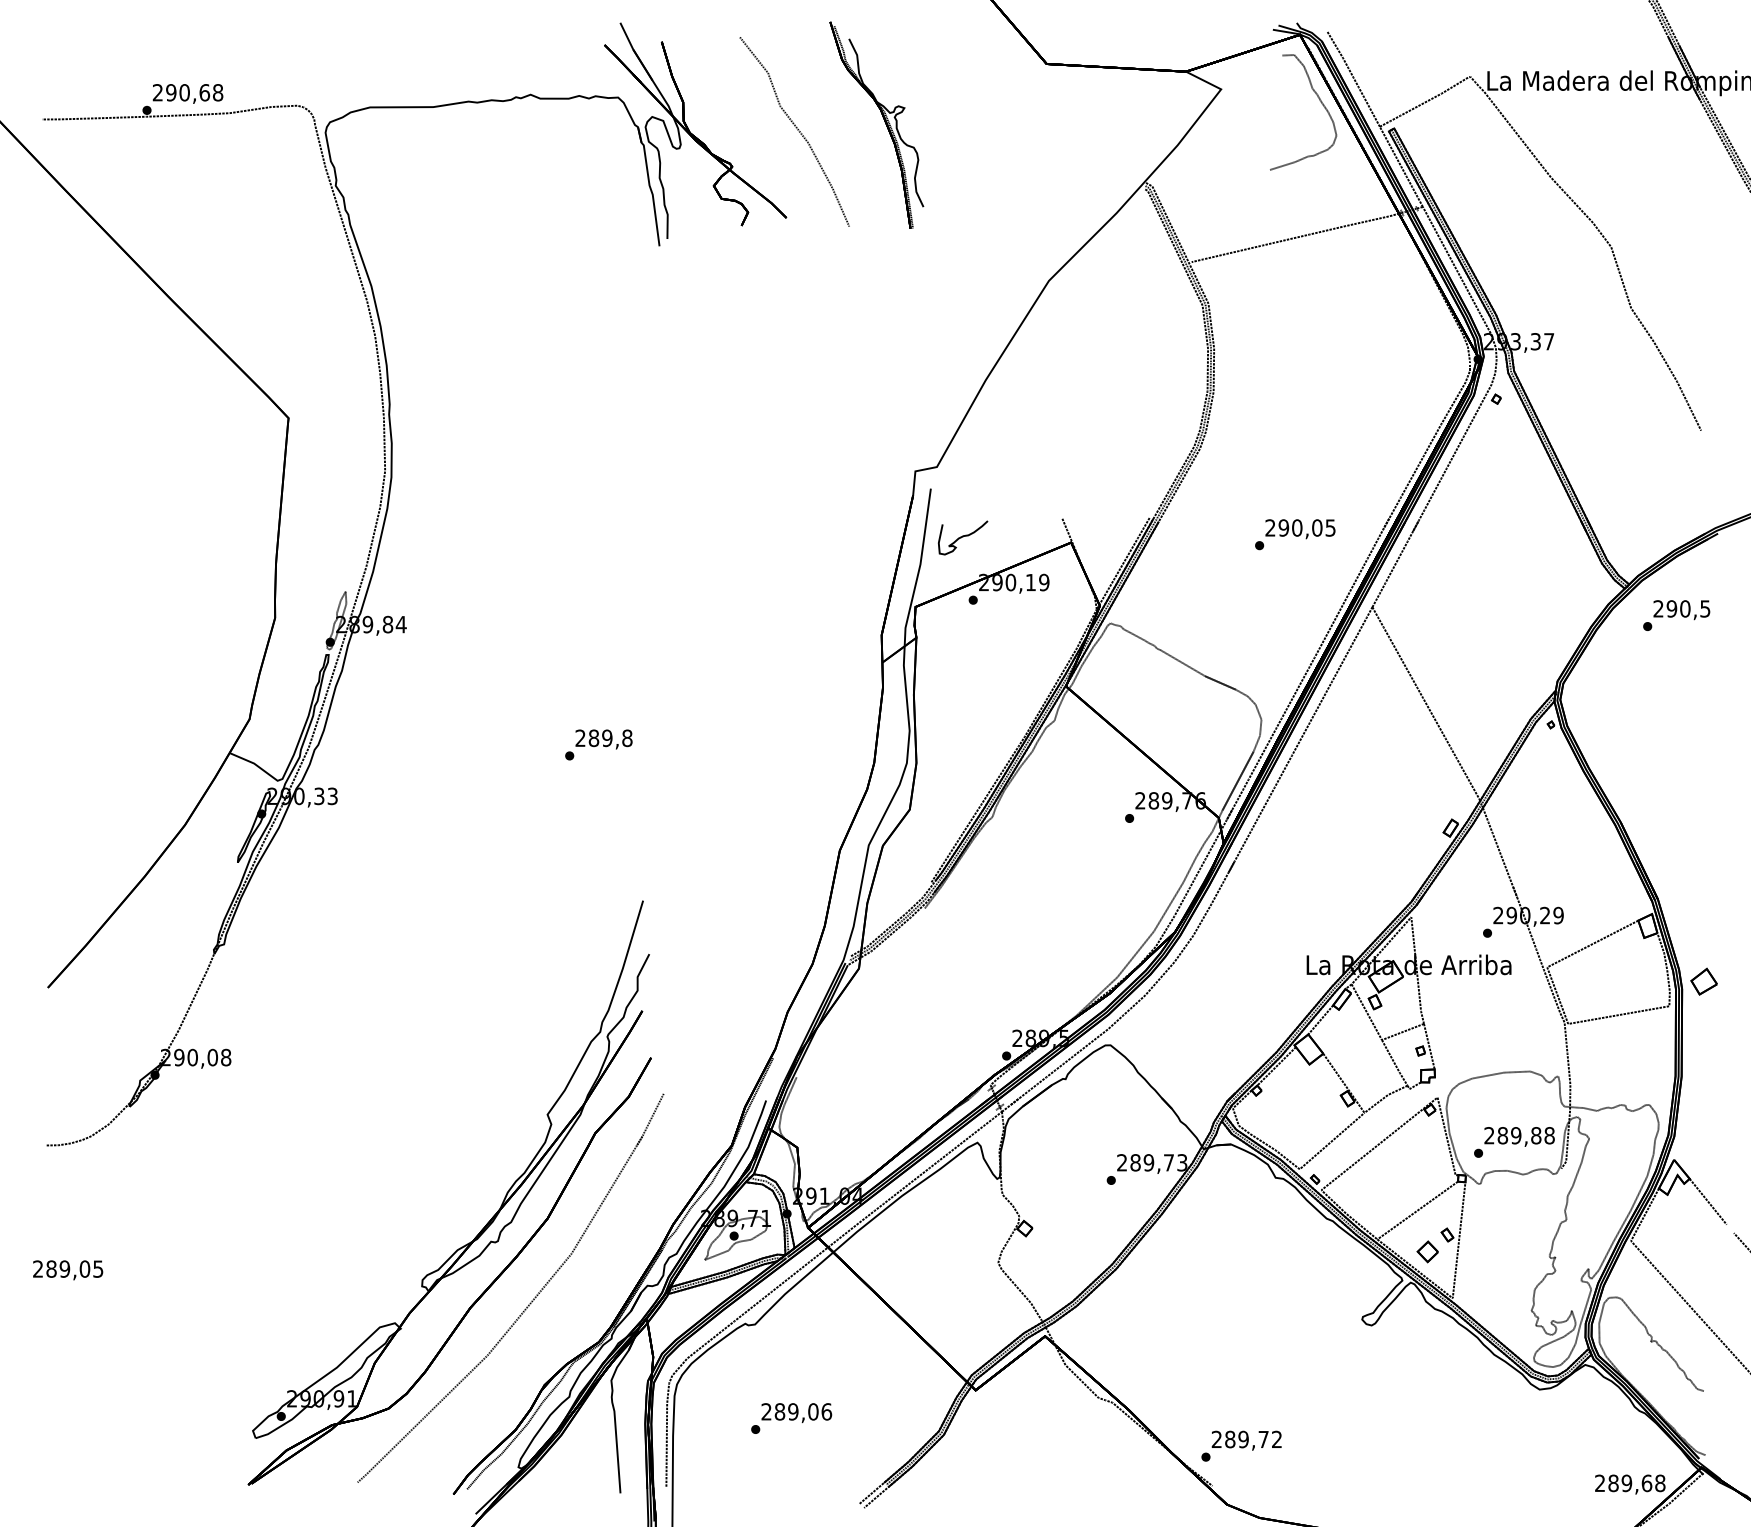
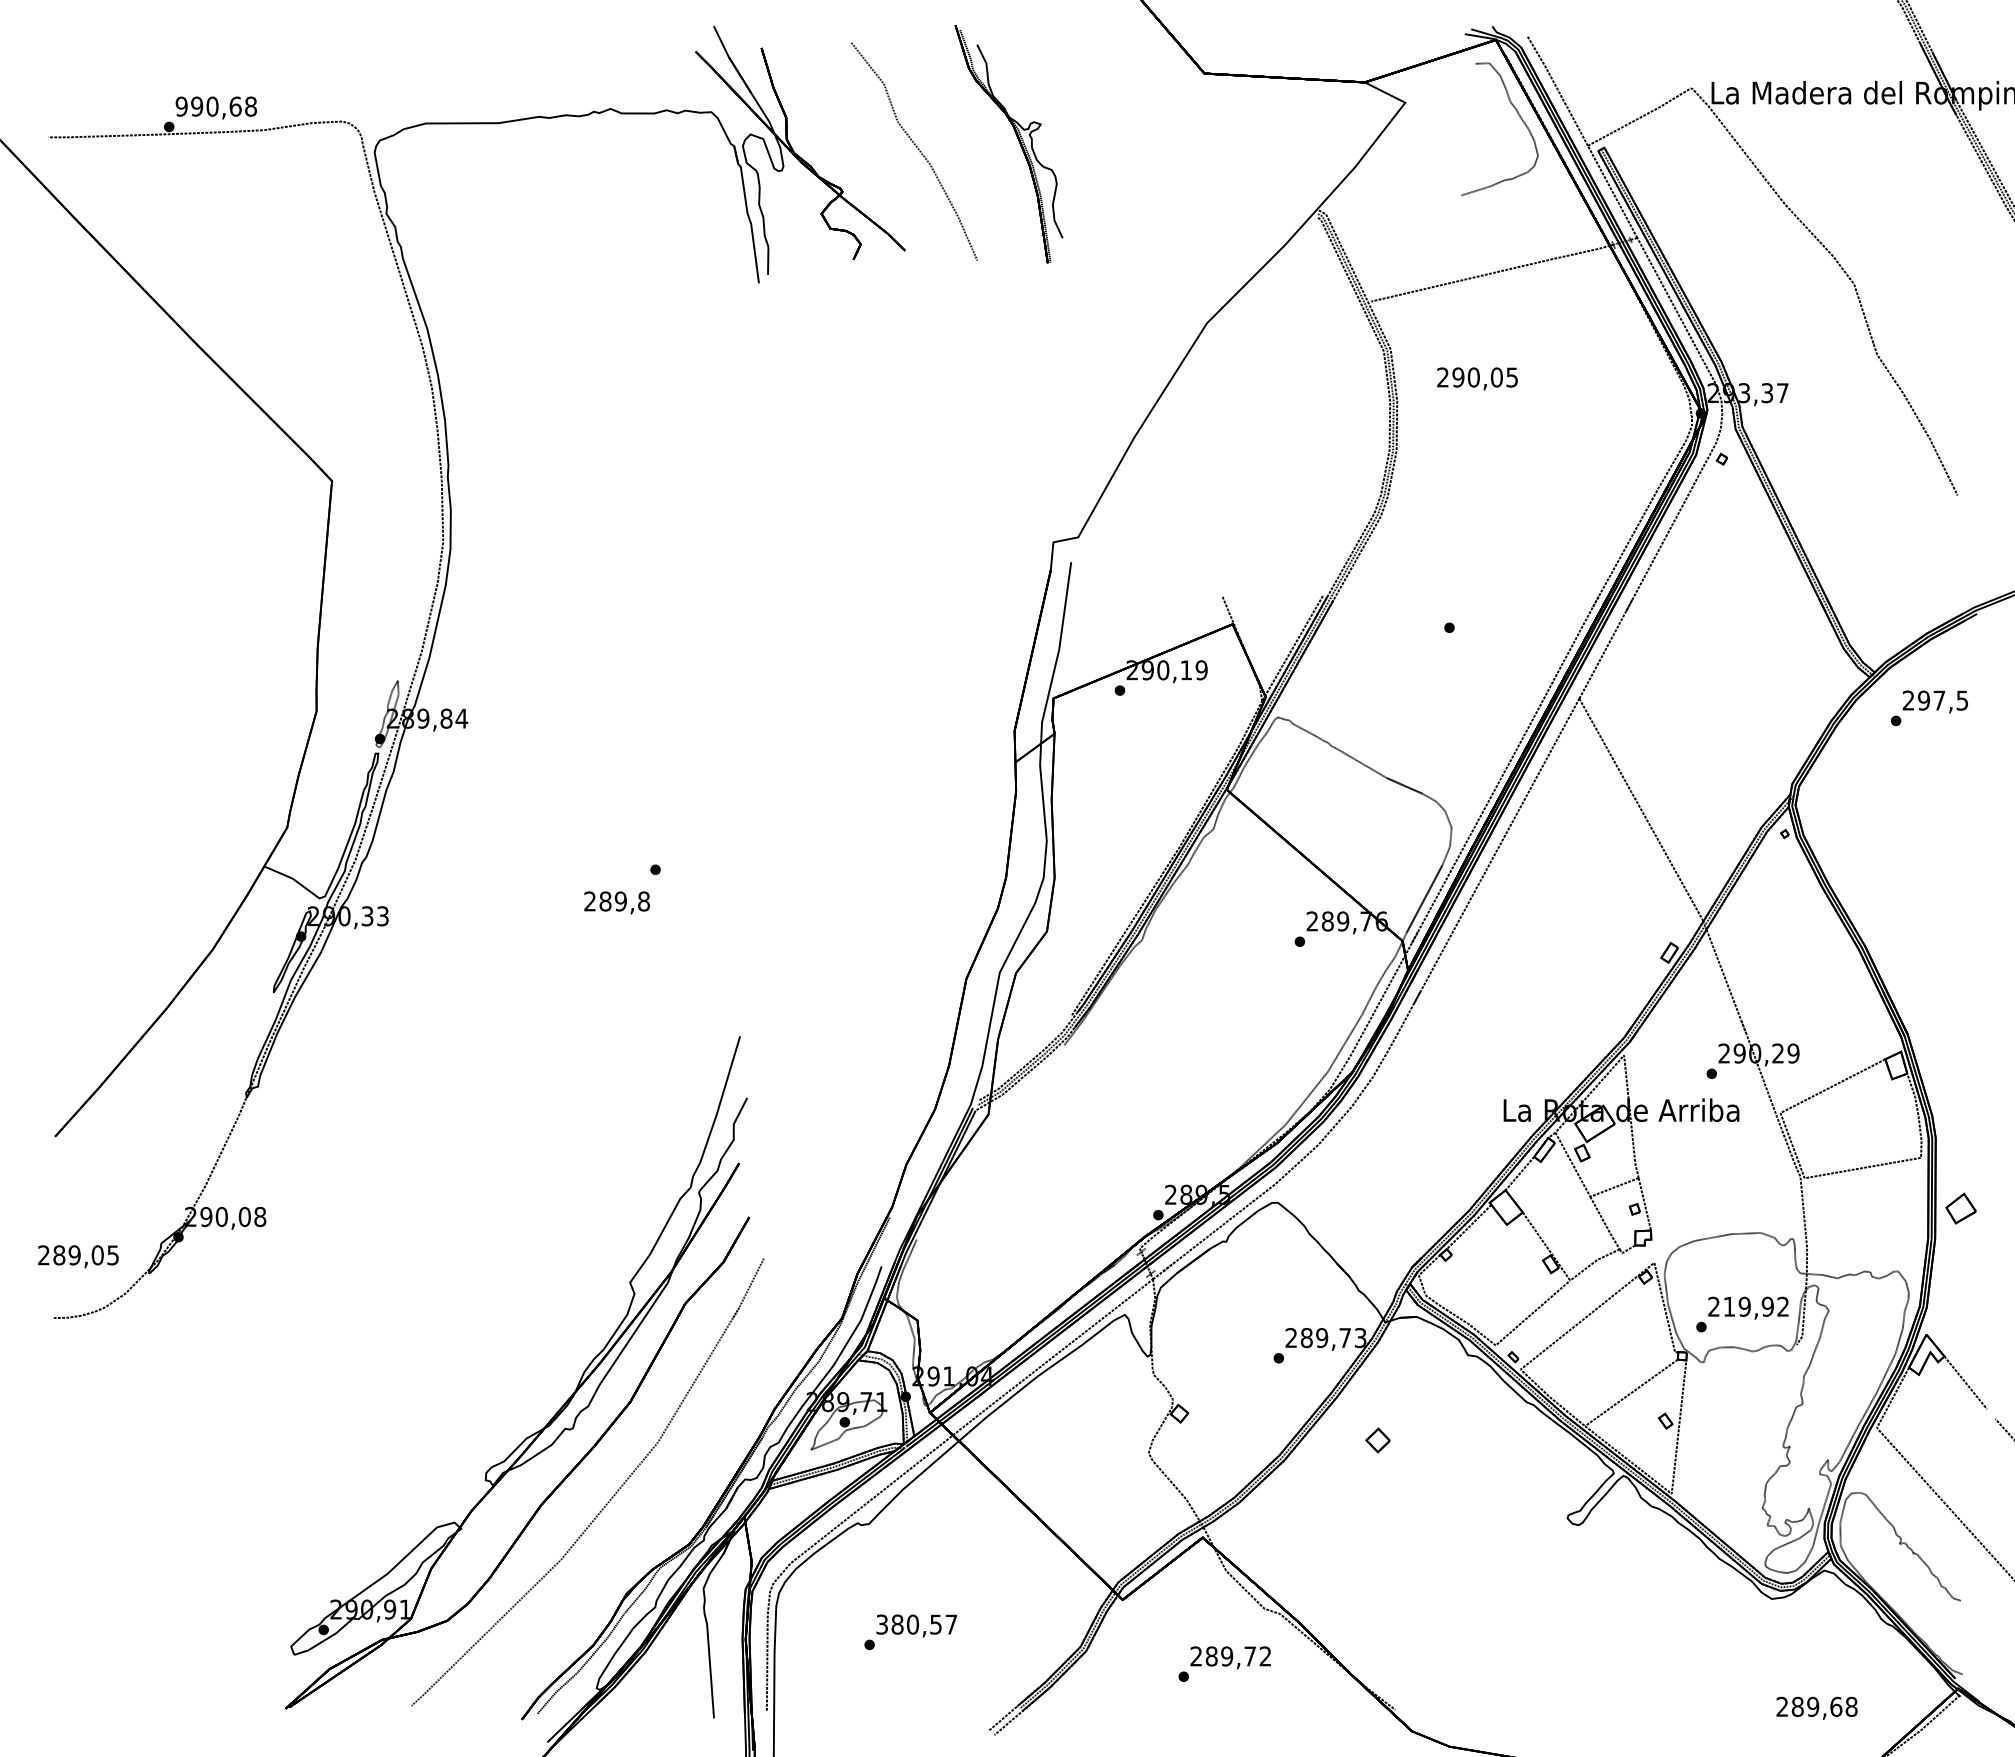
text: (157, 92) -> (181, 106), 290,68 -> 990,68
text: (1300, 528) -> (1477, 378), moved
part: (963, 537) -> (1108, 618), removed
text: (1685, 608) -> (1939, 700), 290,5 -> 297,5
text: (603, 739) -> (616, 902), moved
part: (1703, 981) -> (1960, 1208), moved
text: (1526, 1135) -> (1756, 1306), 289,88 -> 219,92
part: (1427, 1251) -> (1377, 1440), moved
text: (68, 1270) -> (78, 1256), moved
text: (796, 1411) -> (916, 1624), 289,06 -> 380,57
text: (1241, 1445) -> (1224, 1663), moved
text: (1629, 1483) -> (1816, 1707), moved

